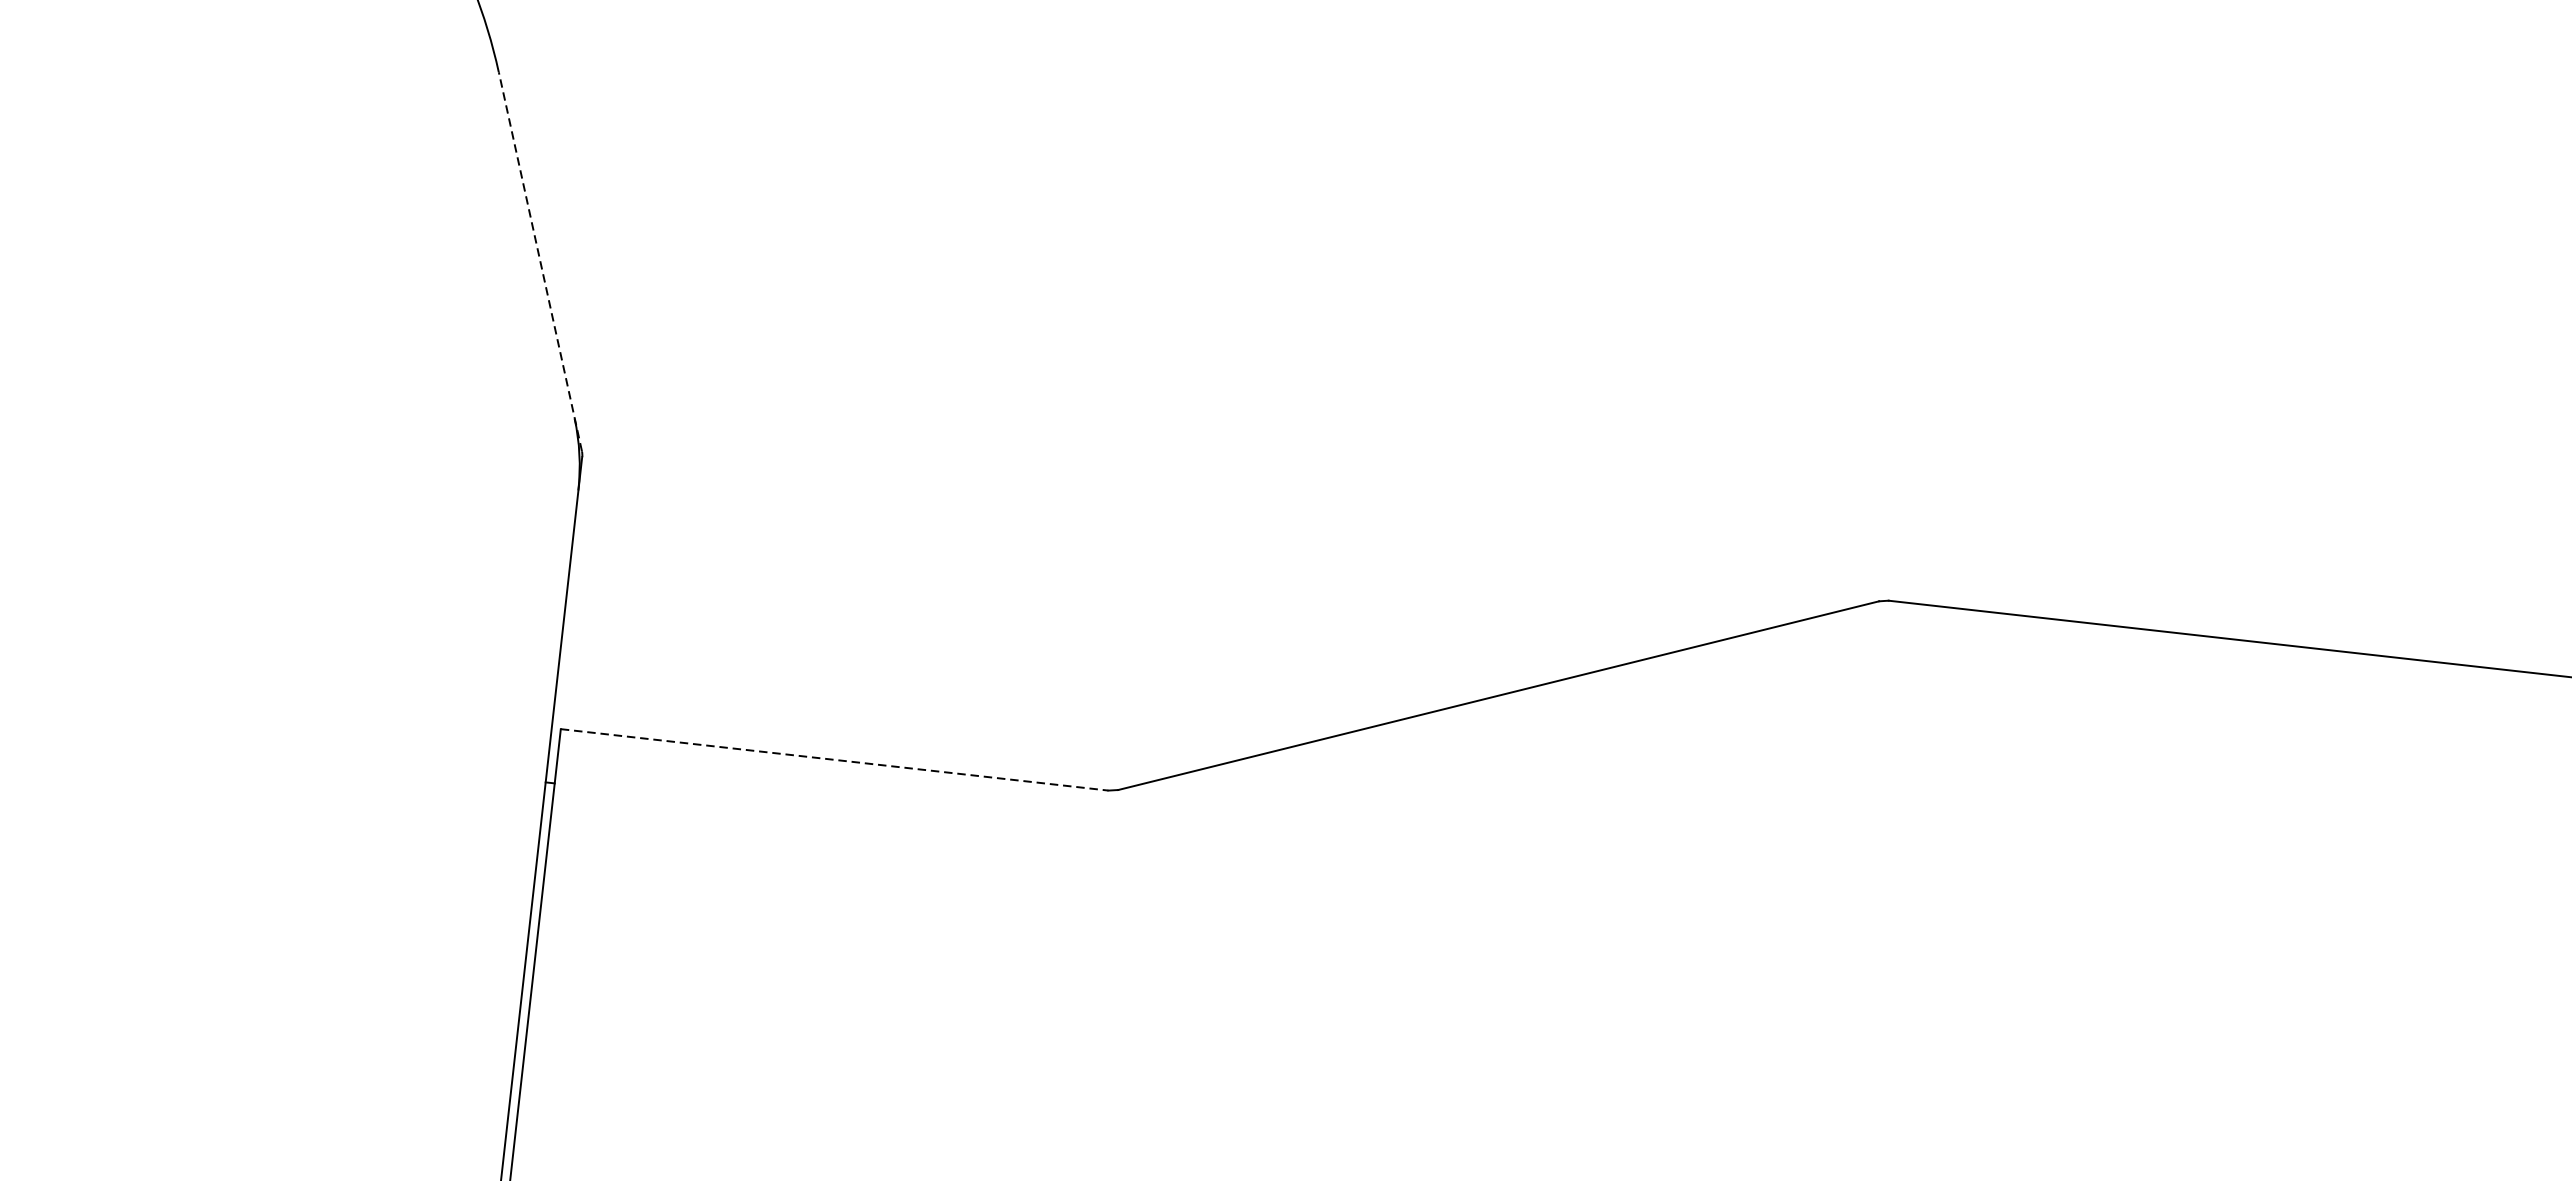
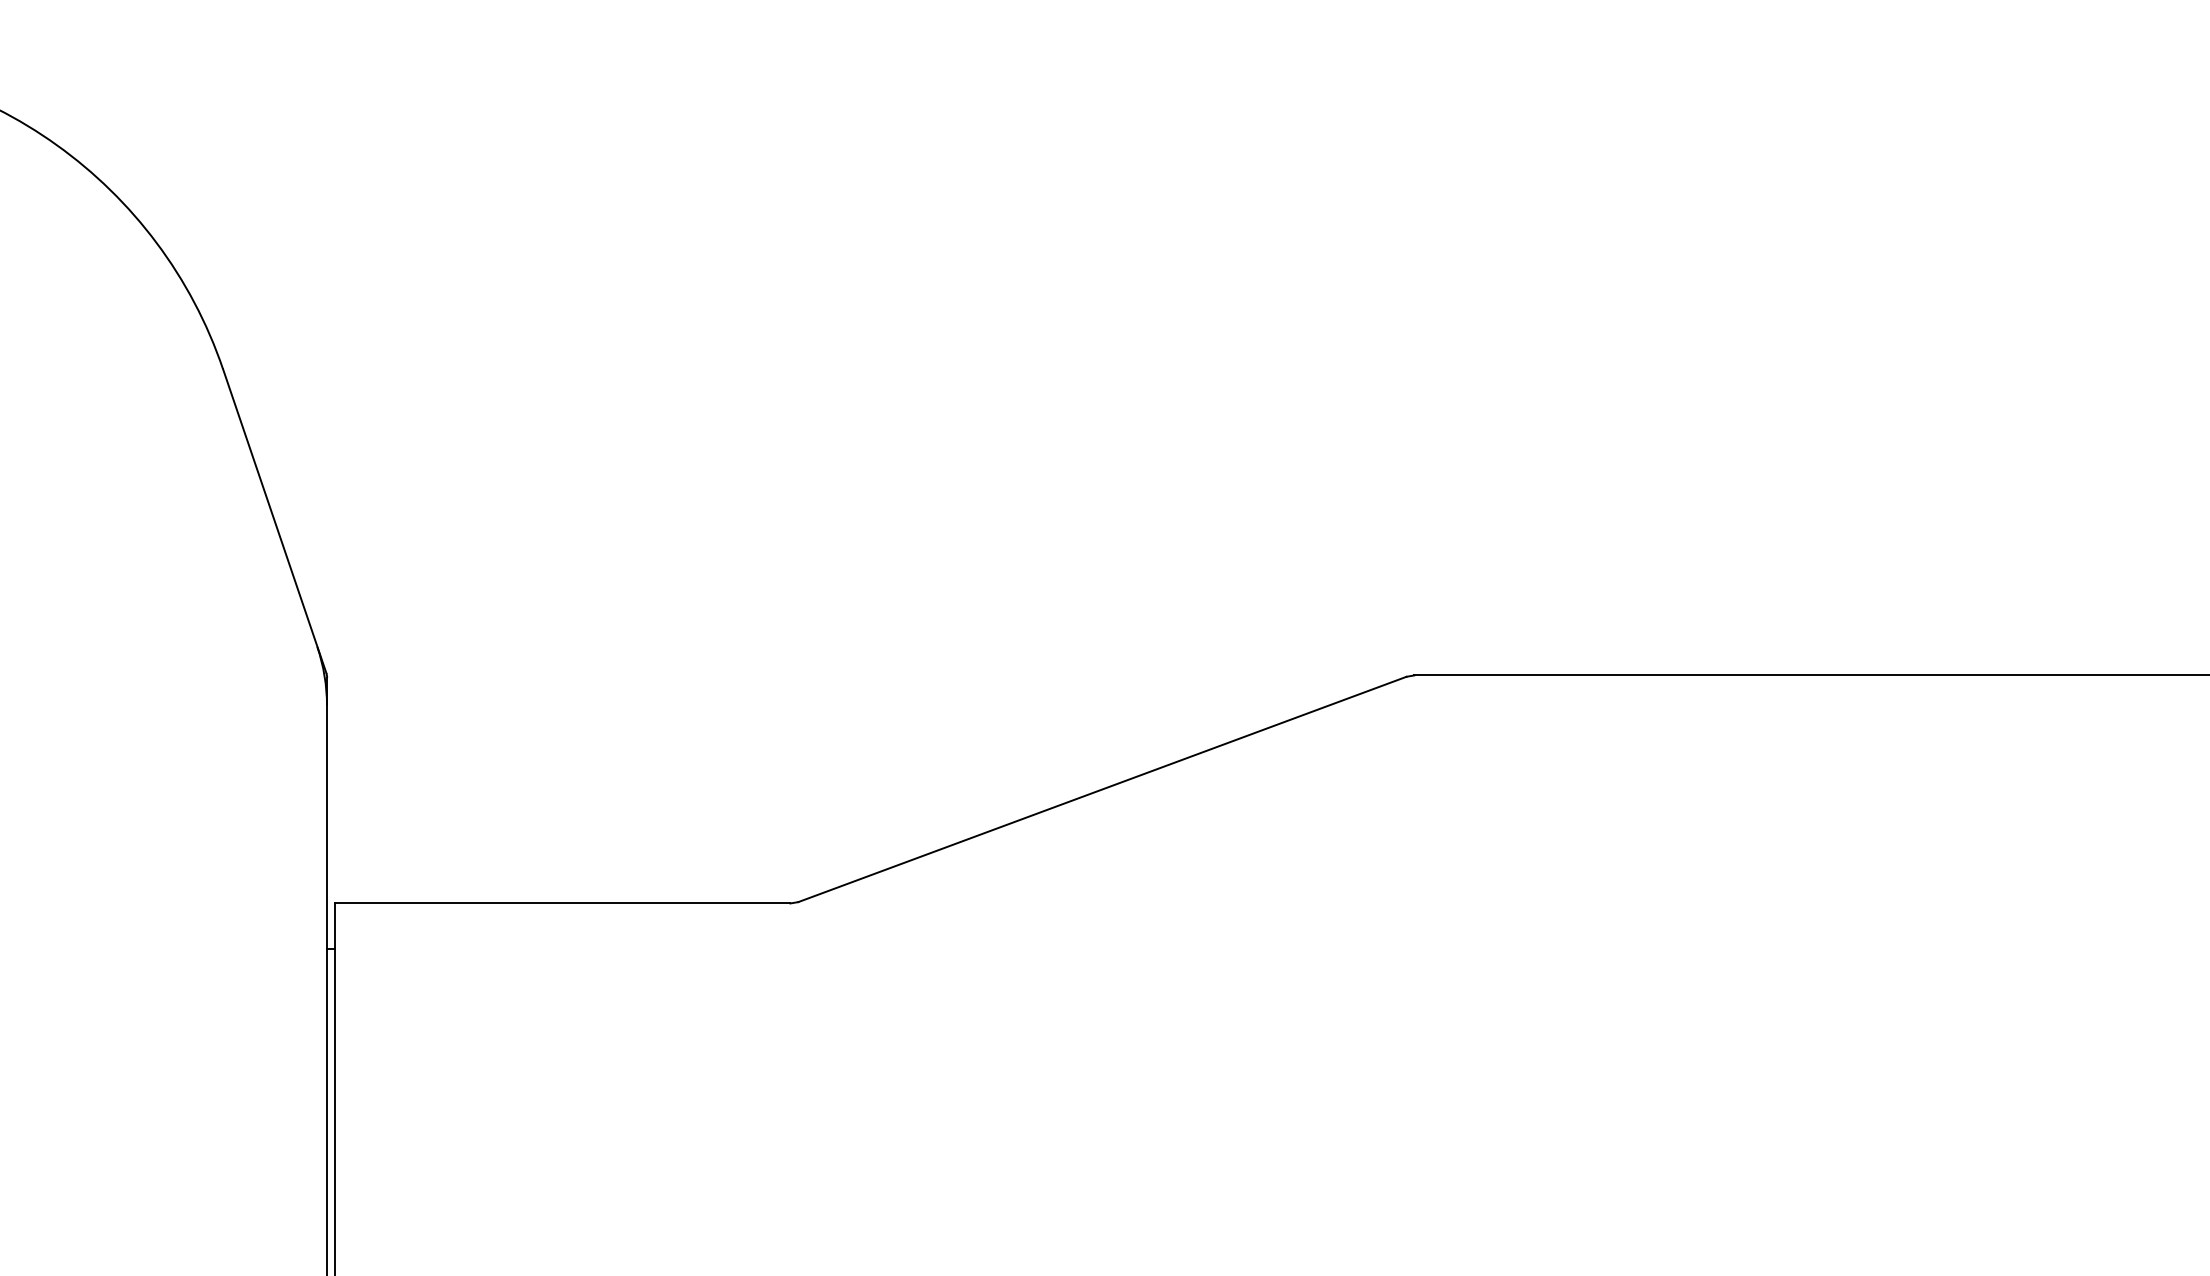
line: (540, 262) -> (274, 521), dashed -> solid
line: (834, 759) -> (562, 903), dashed -> solid

